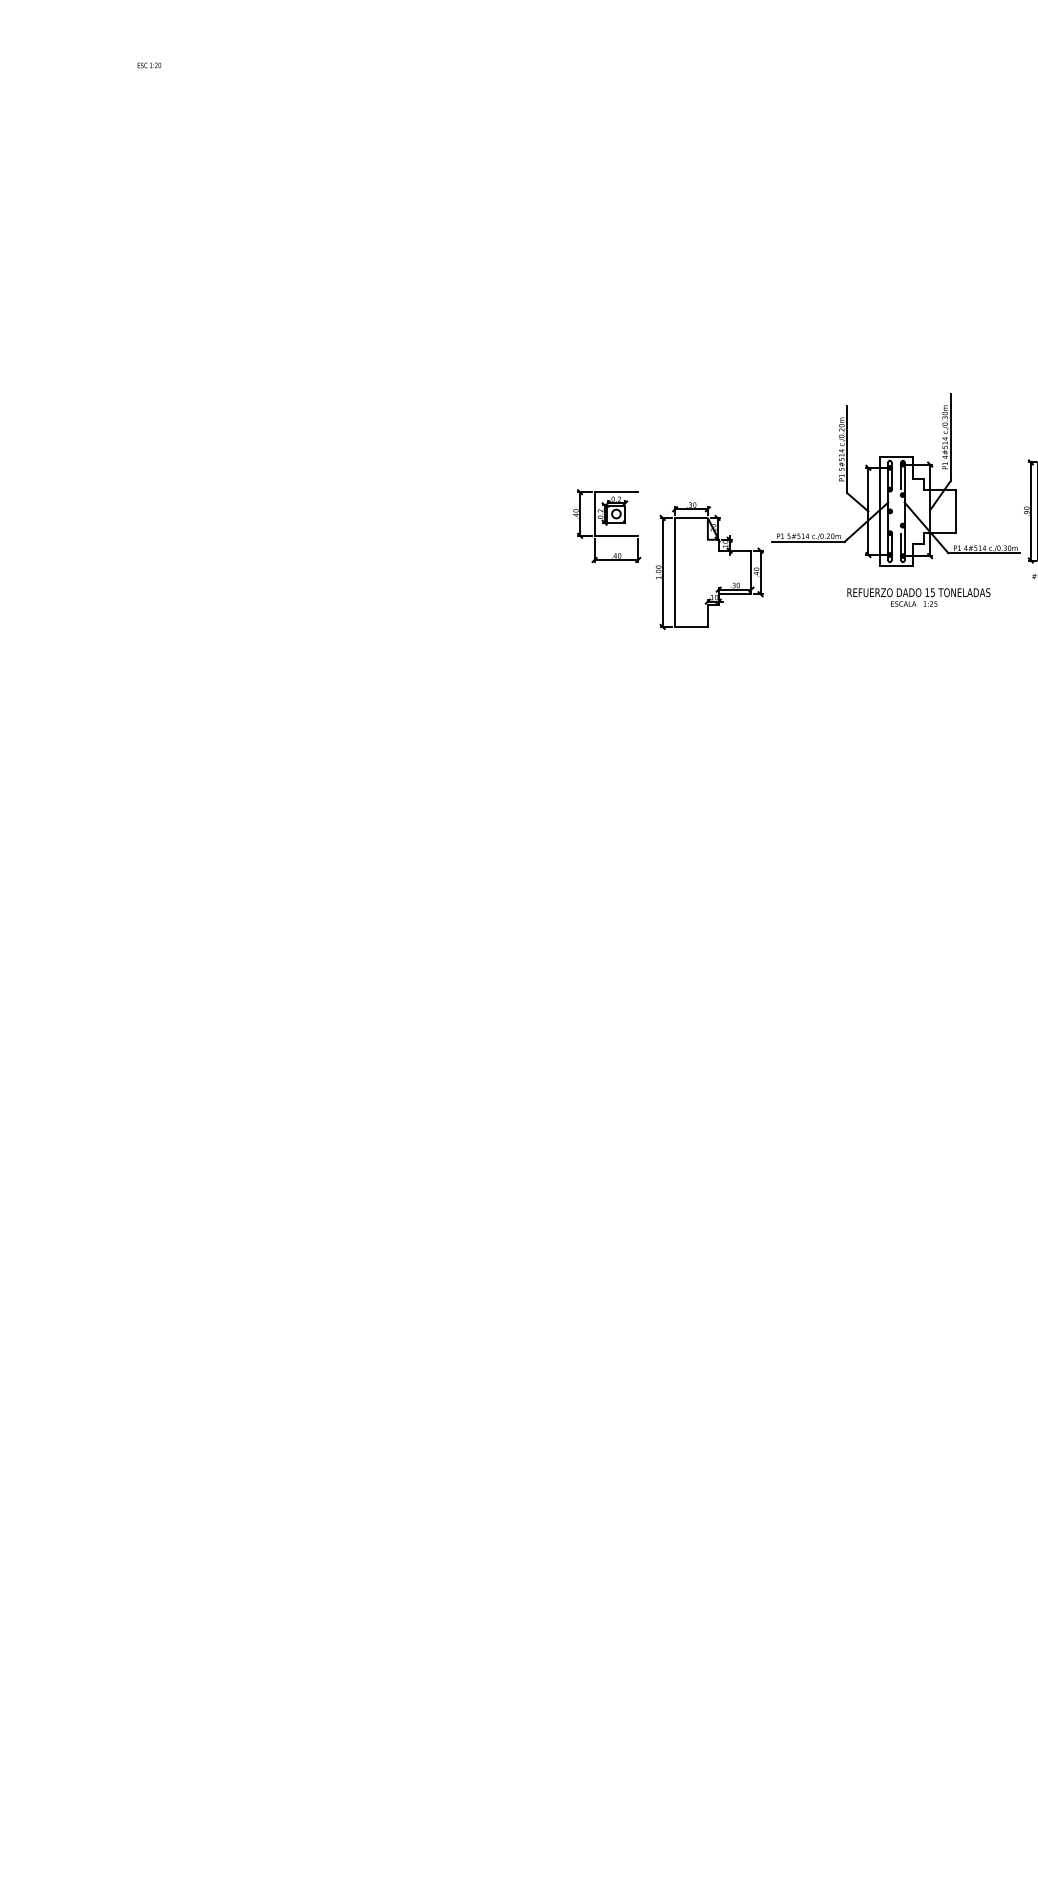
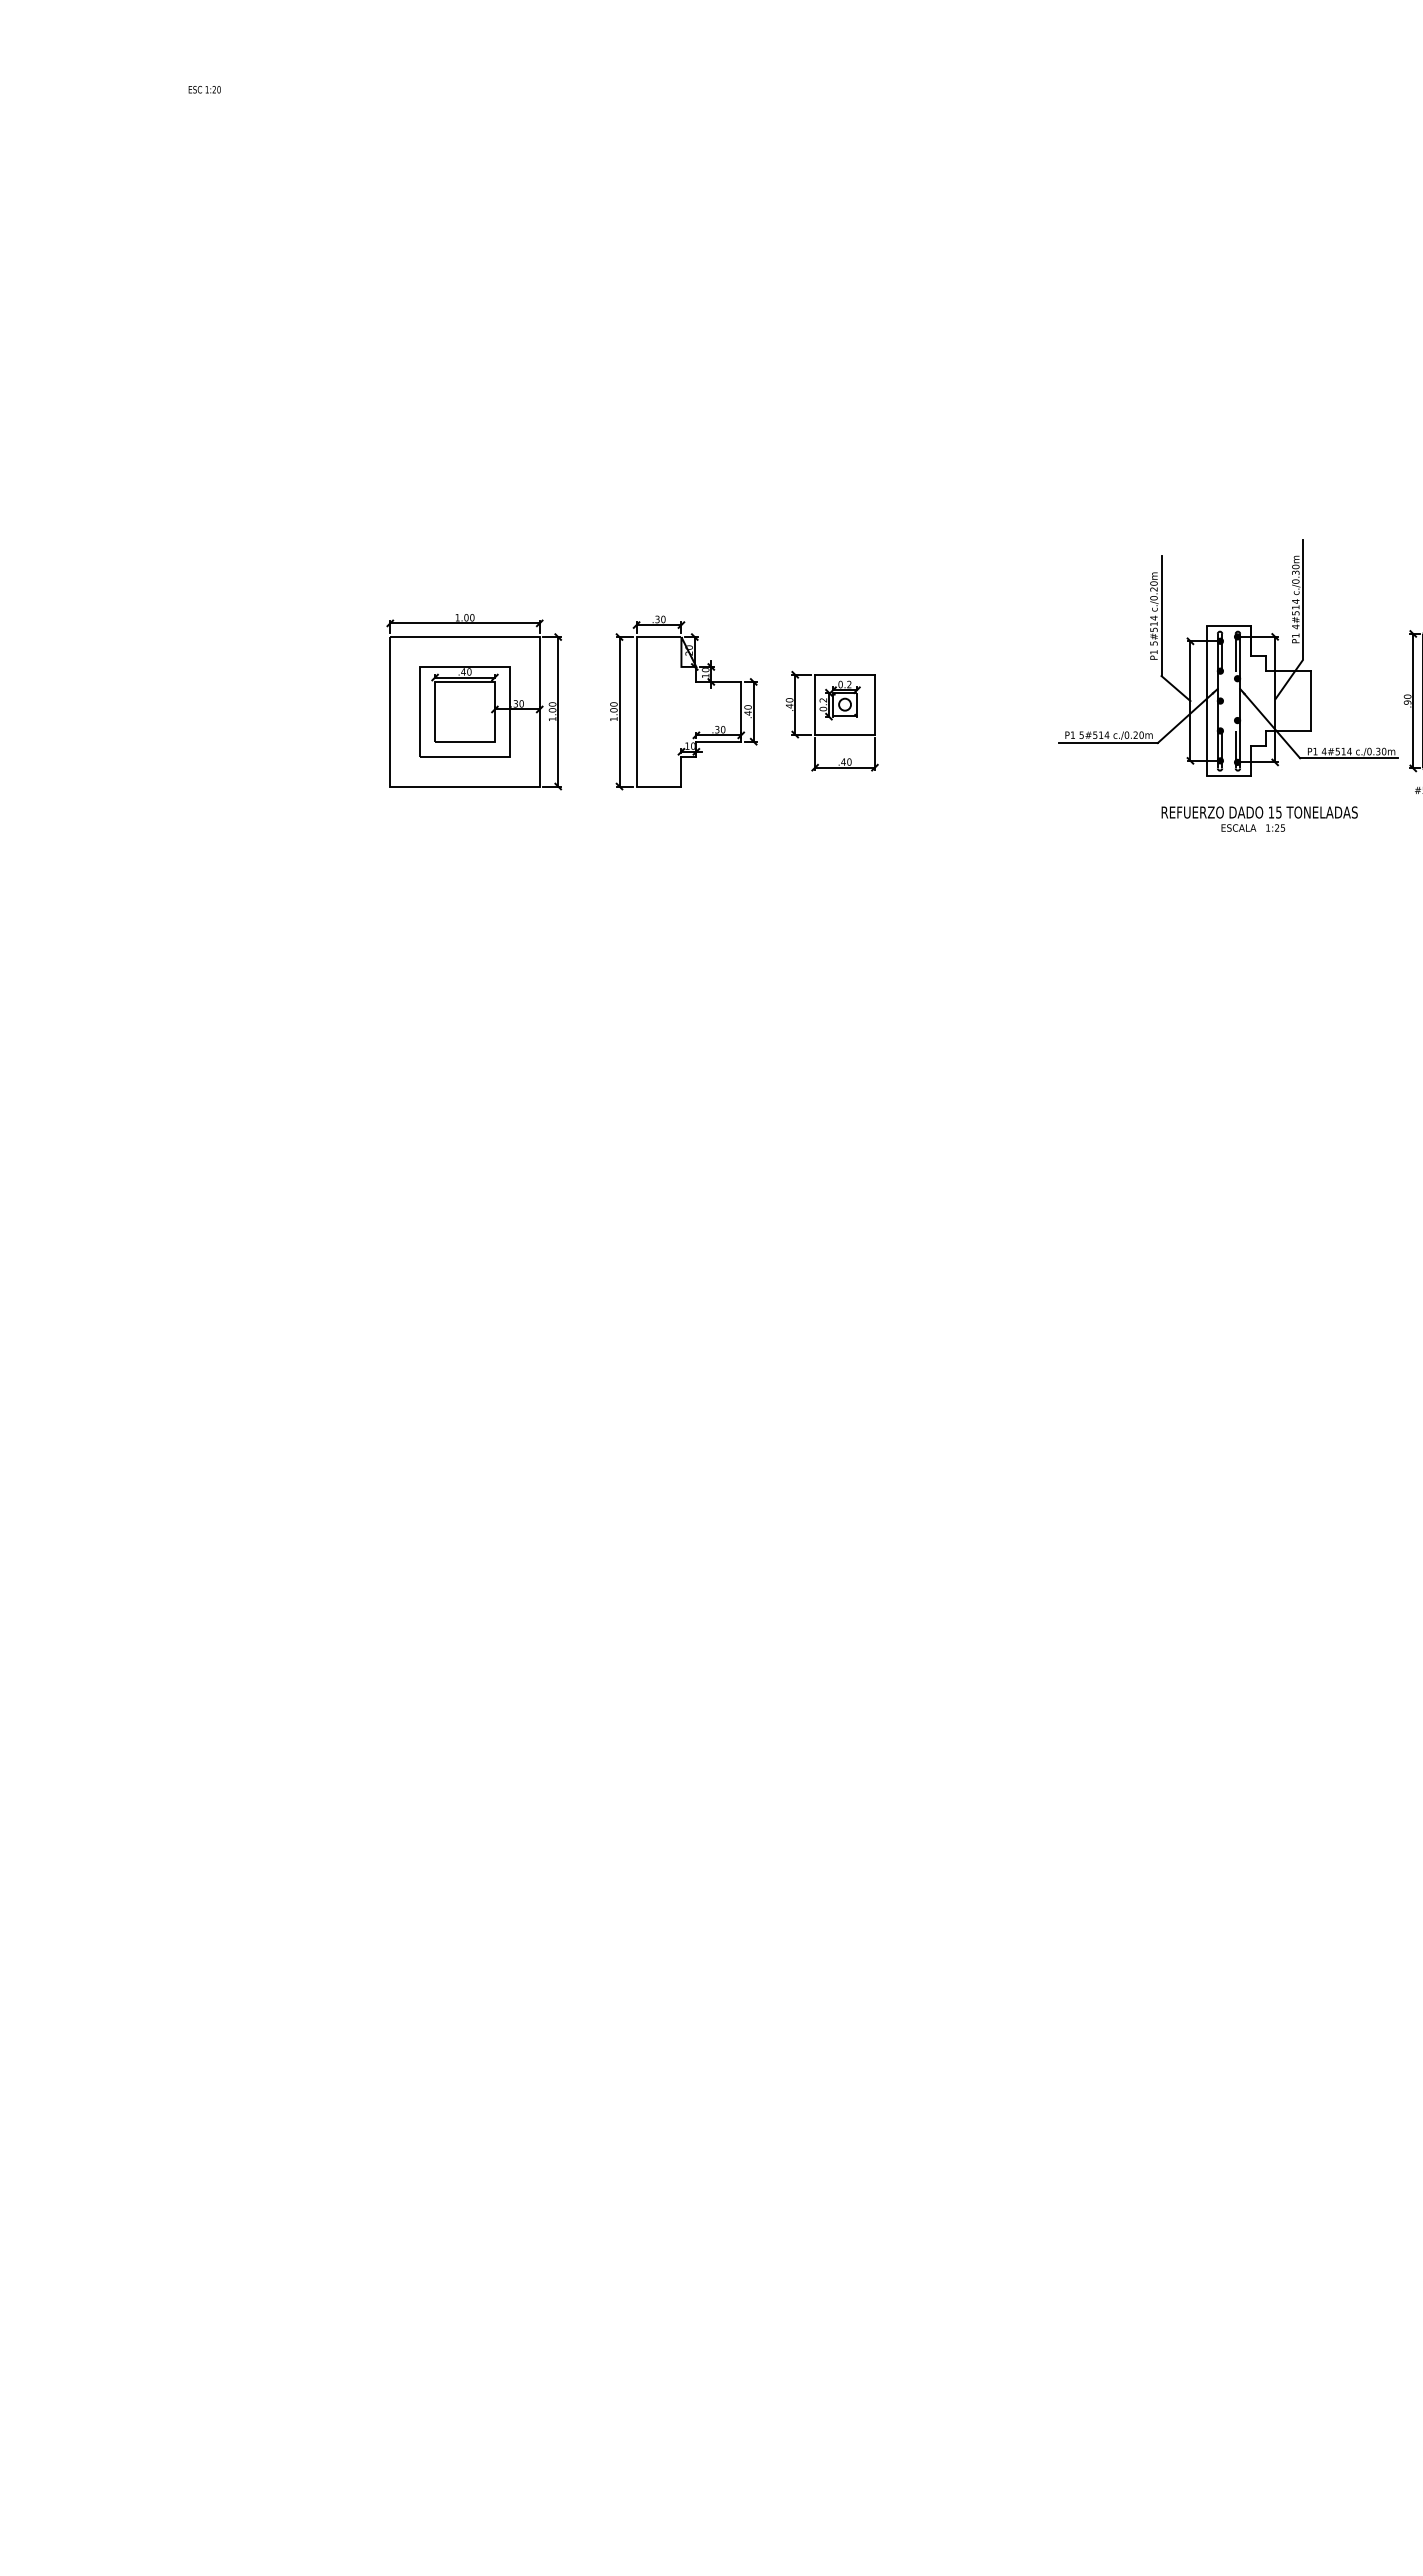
part: (346, 512) -> (474, 702), added
line: (637, 513) -> (874, 704), added
part: (709, 565) -> (683, 702), moved

